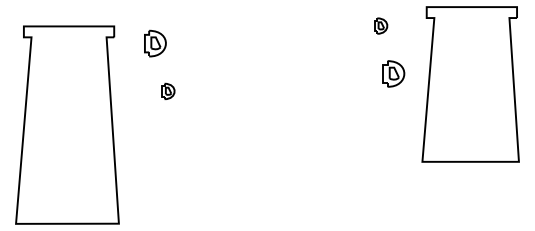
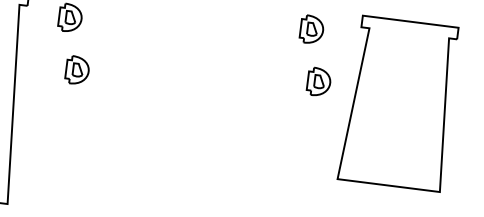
part: (380, 25) -> (311, 28), size x1.67
part: (168, 91) -> (77, 70), size x1.67

